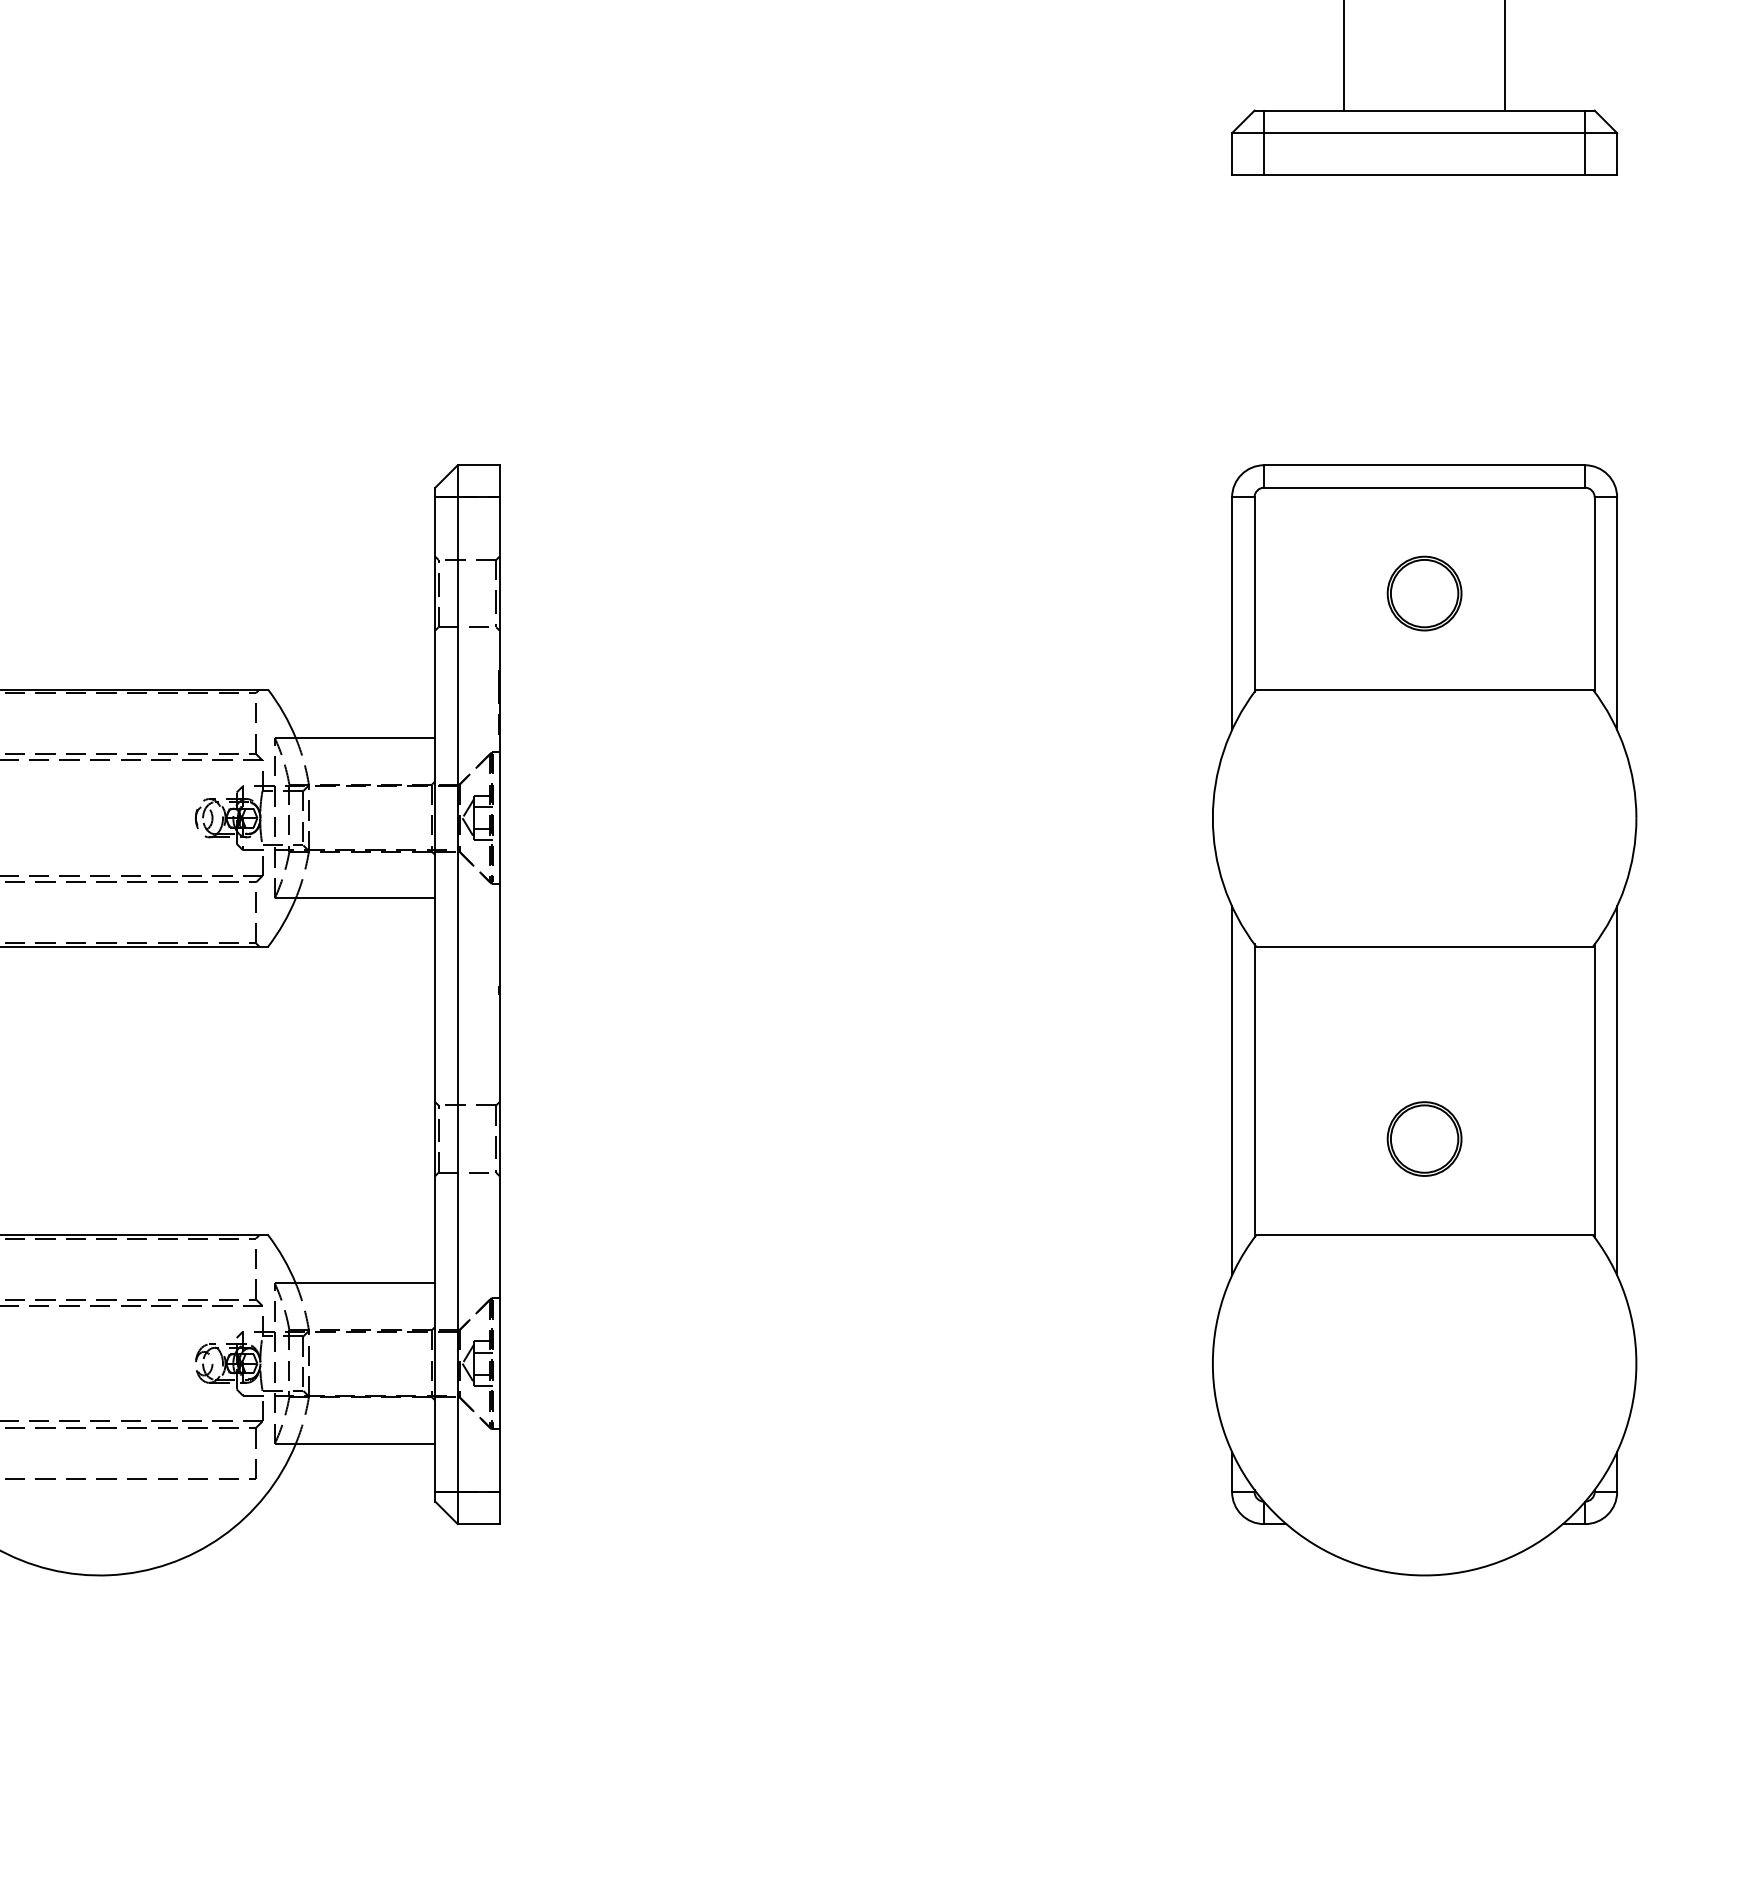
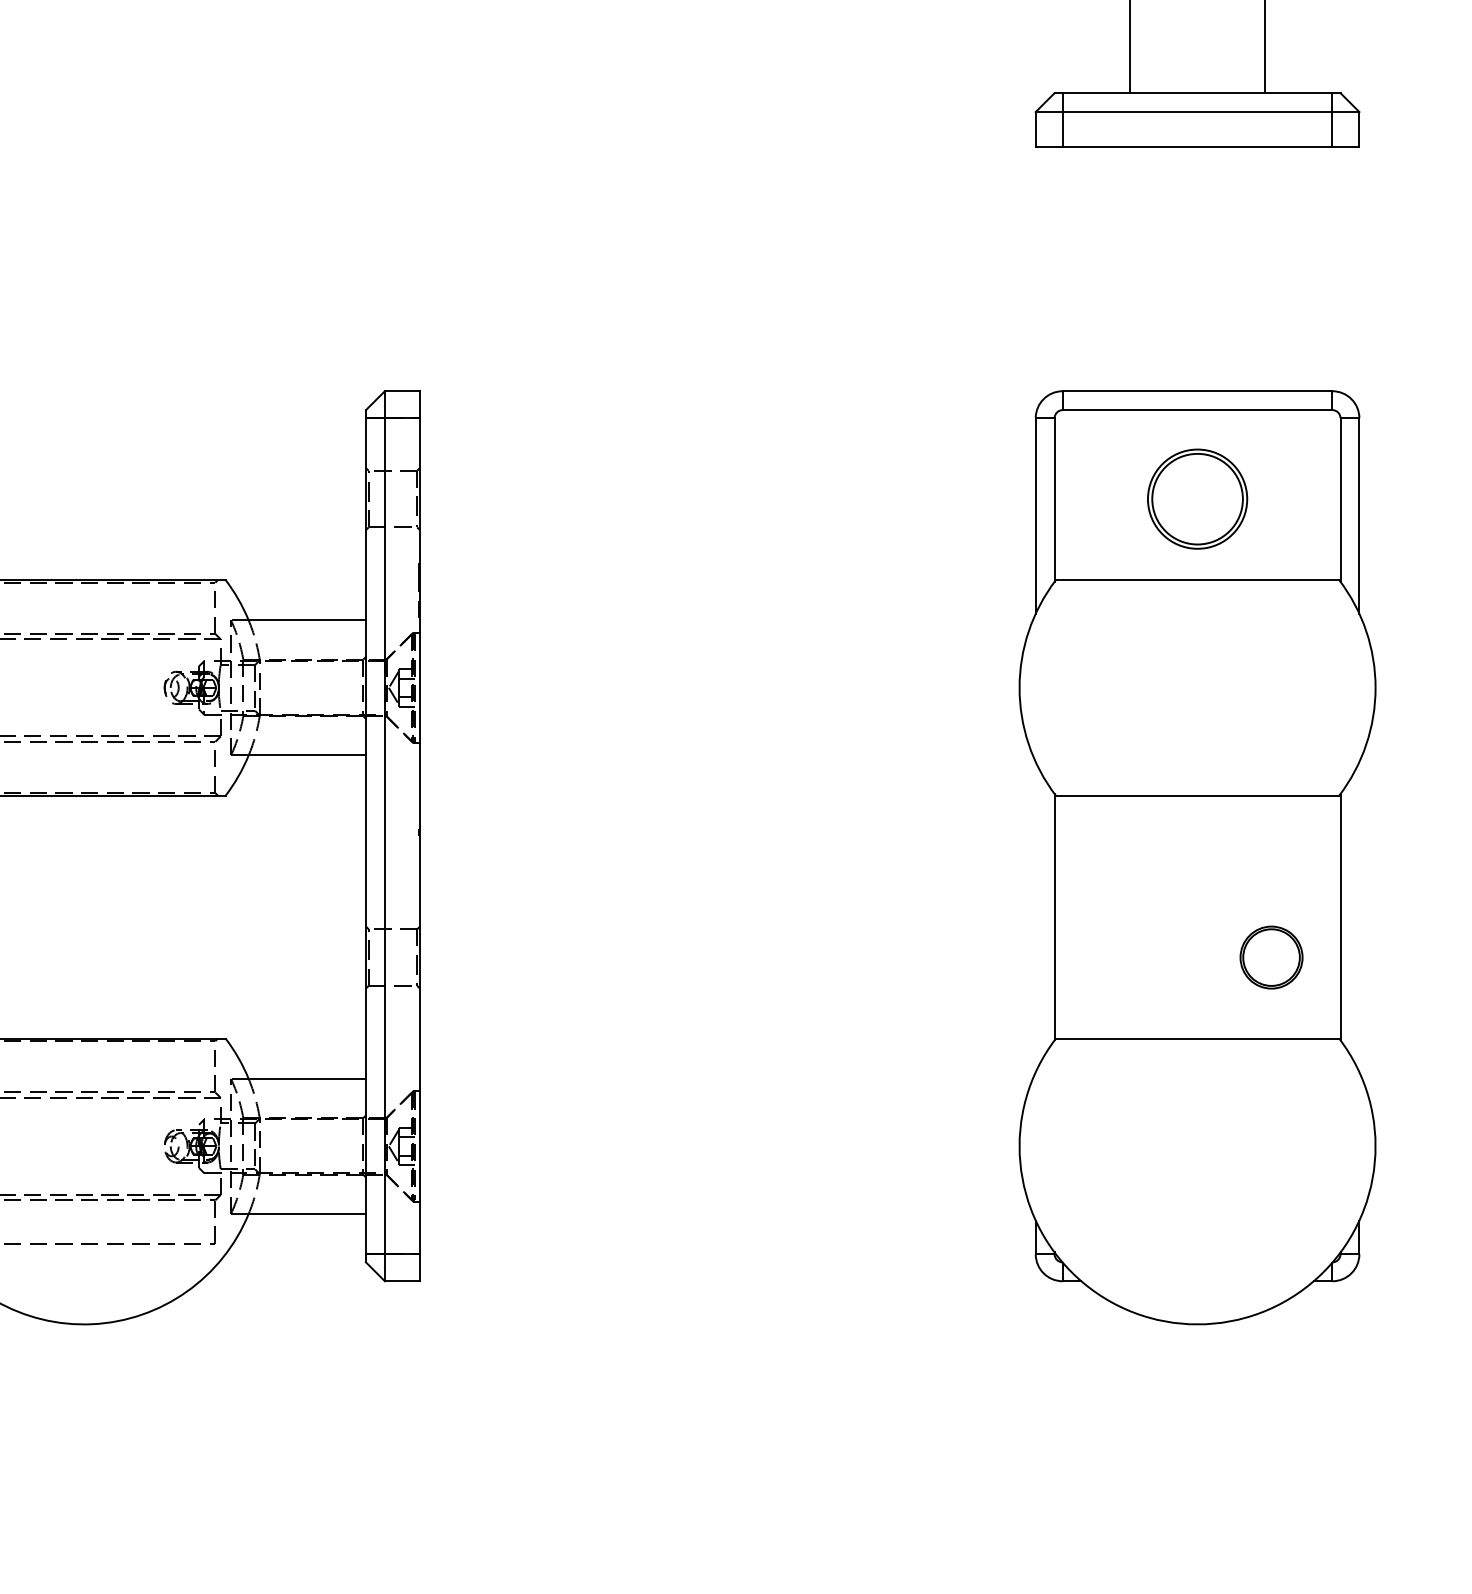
part: (1424, 592) -> (1197, 498), size x1.6
line: (1231, 1091) -> (1035, 917), removed
line: (1617, 1091) -> (1359, 917), removed
part: (1424, 1138) -> (1271, 957), moved

